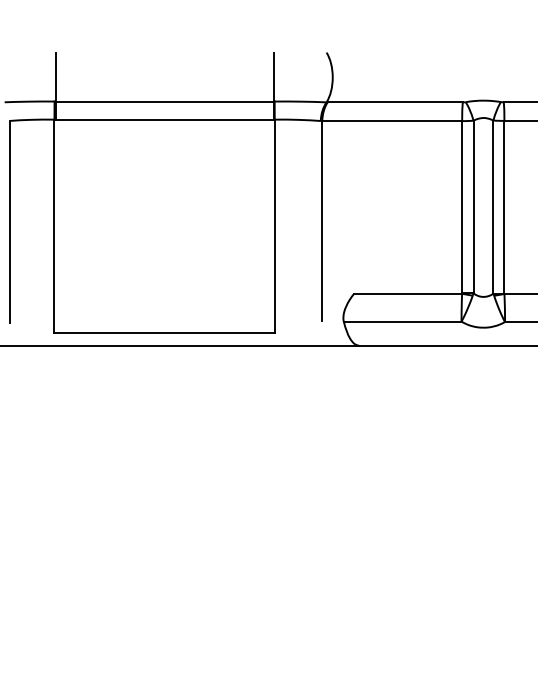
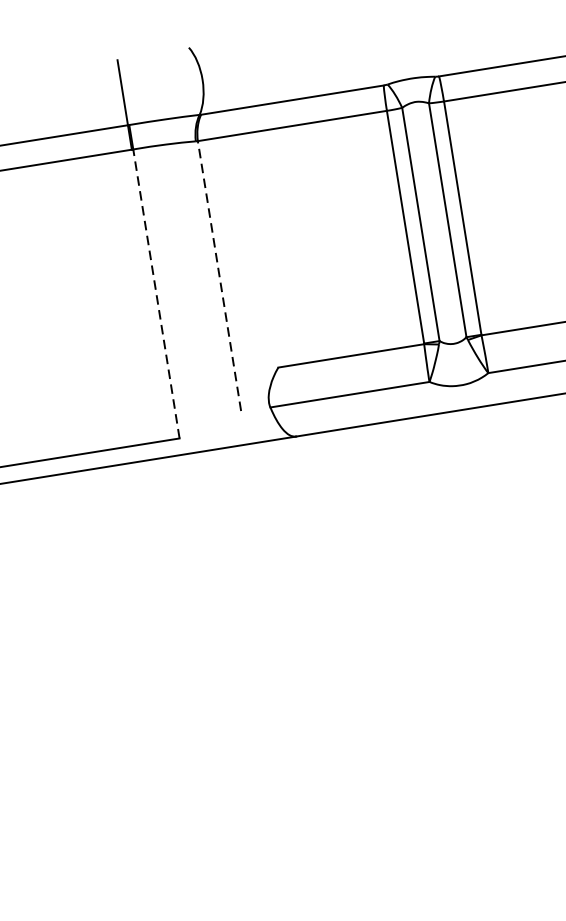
line: (322, 221) -> (219, 276), solid -> dashed
line: (274, 226) -> (156, 293), solid -> dashed

